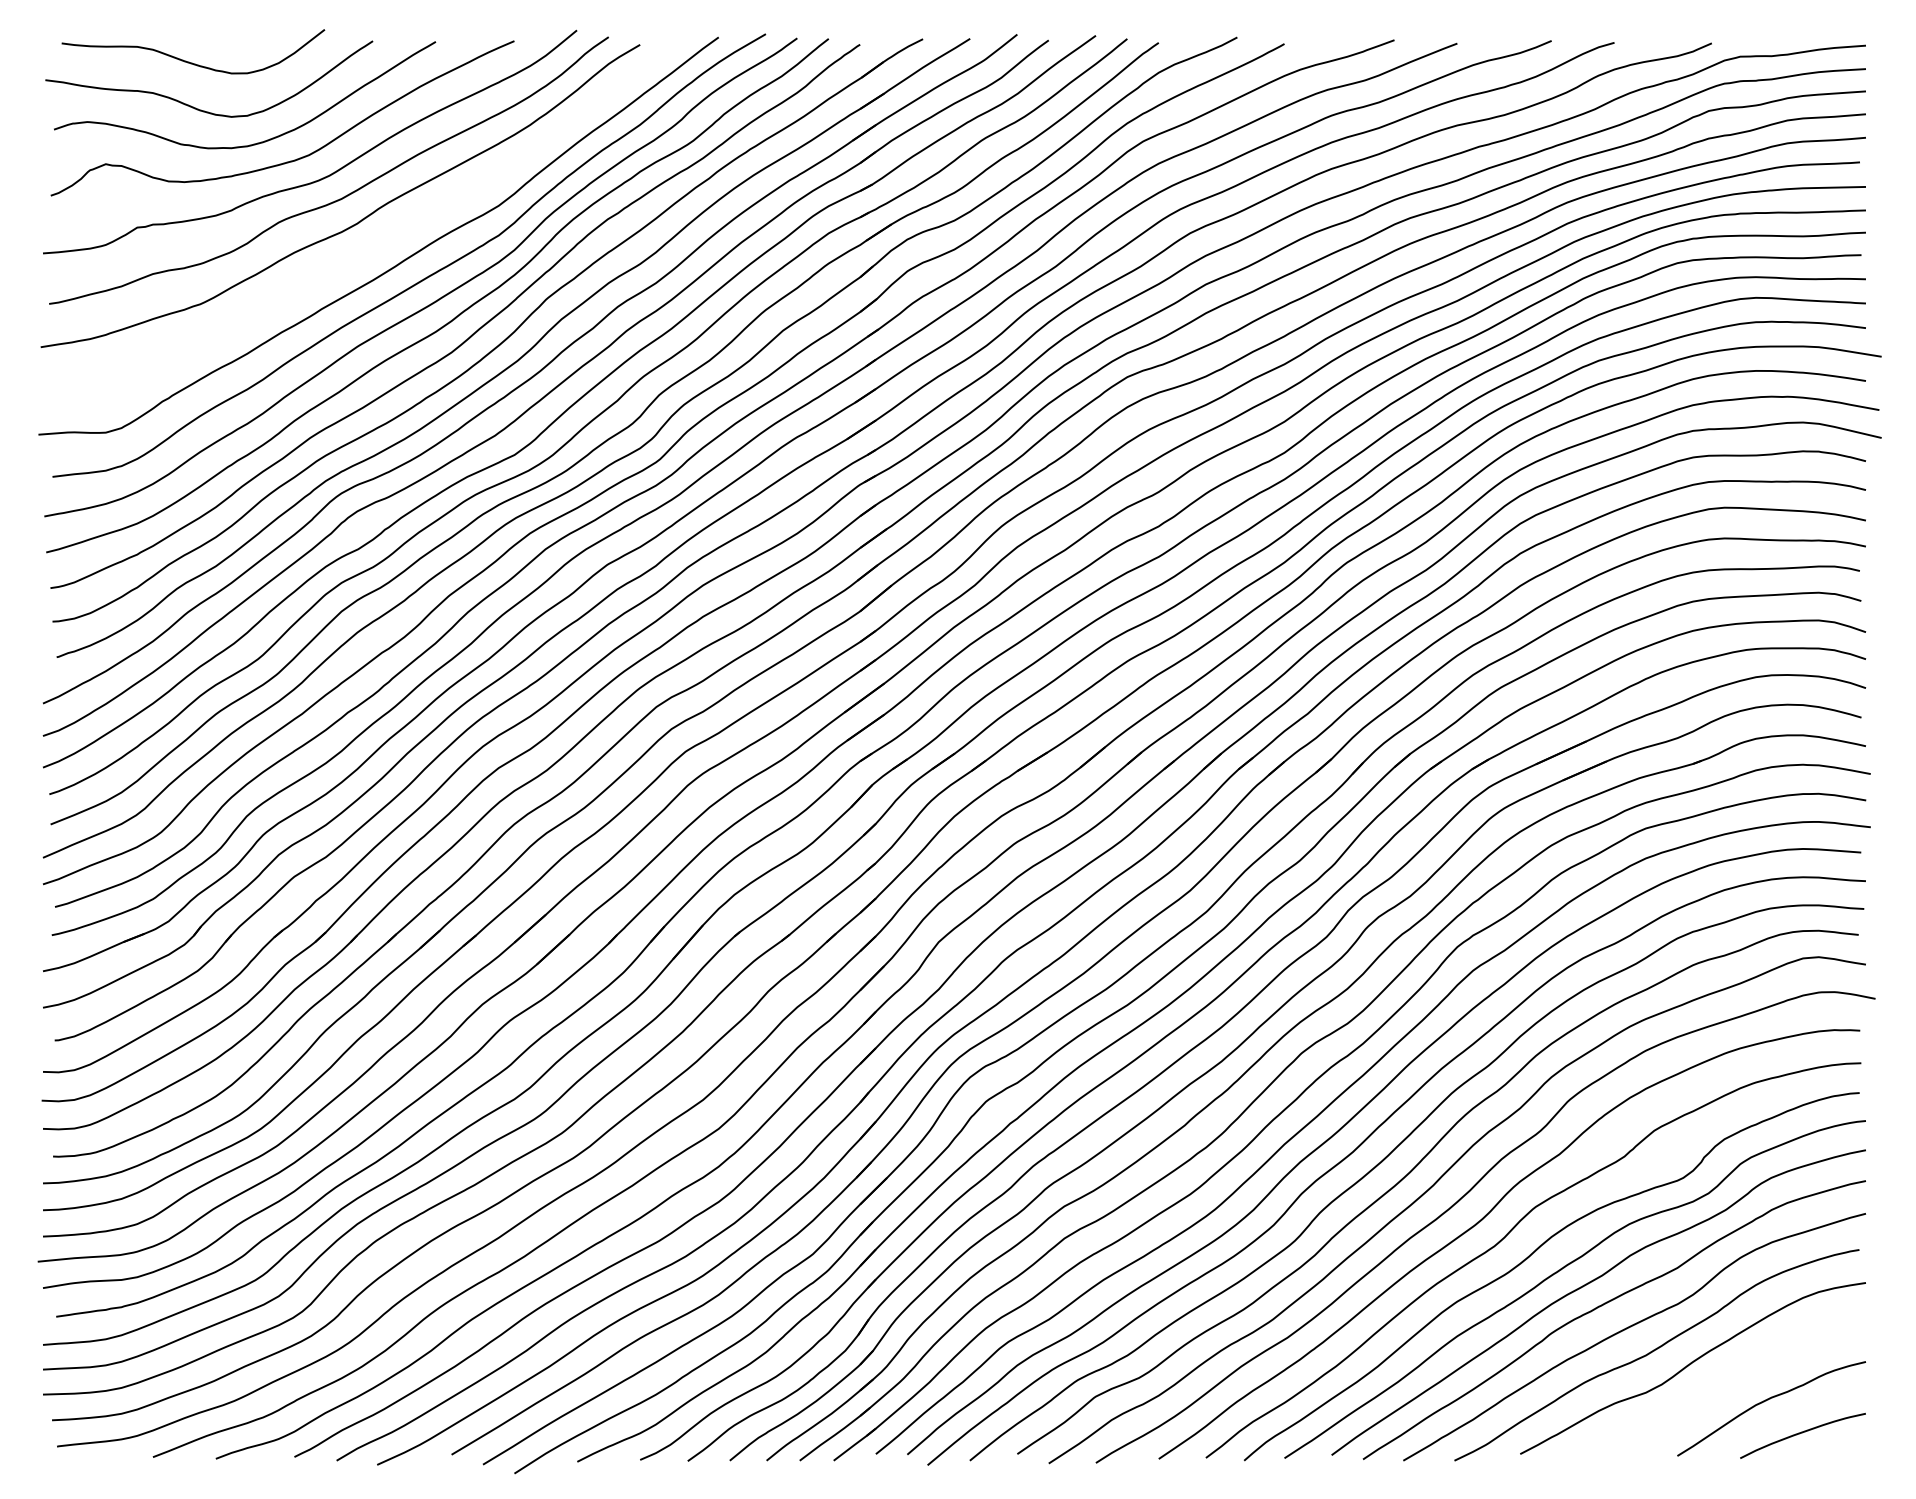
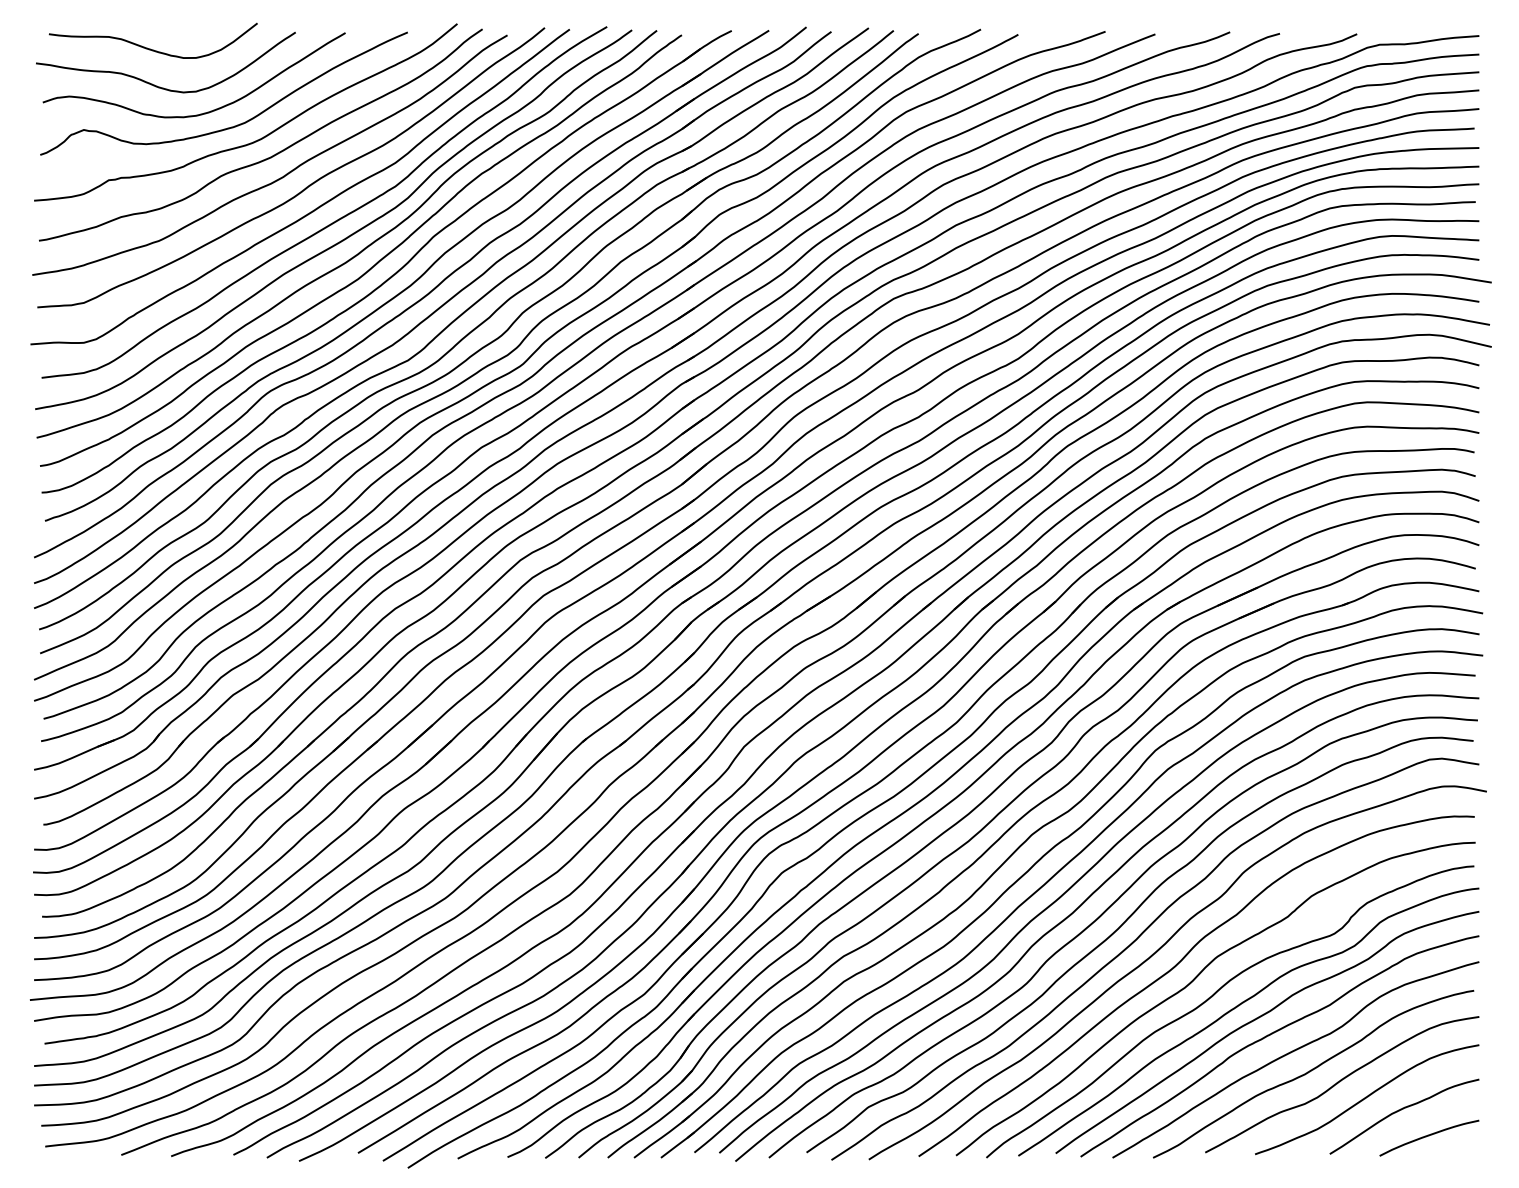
curve: (388, 234) -> (308, 185), added
curve: (1723, 1385) -> (1366, 1098), added

